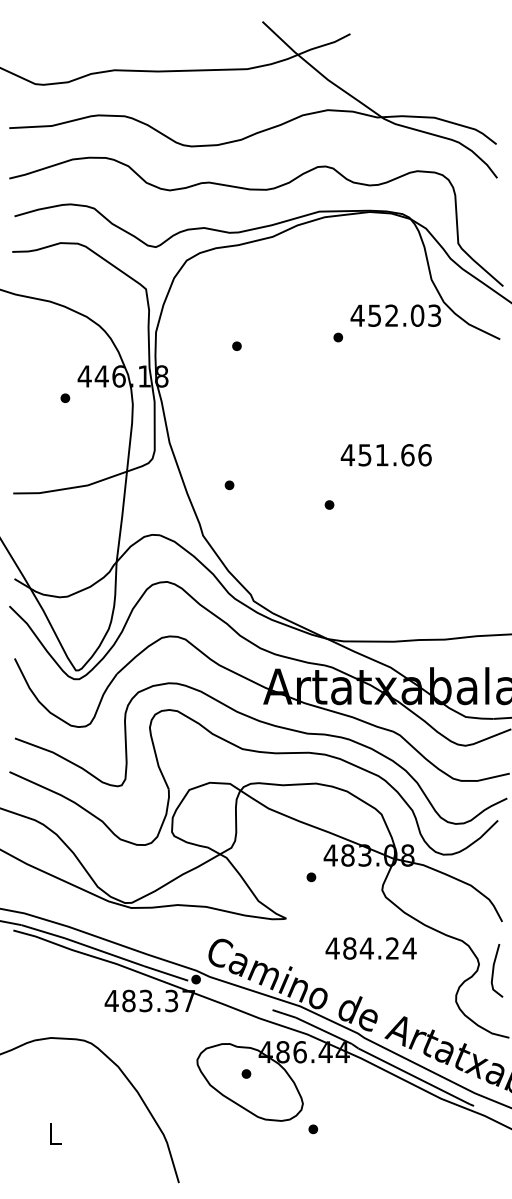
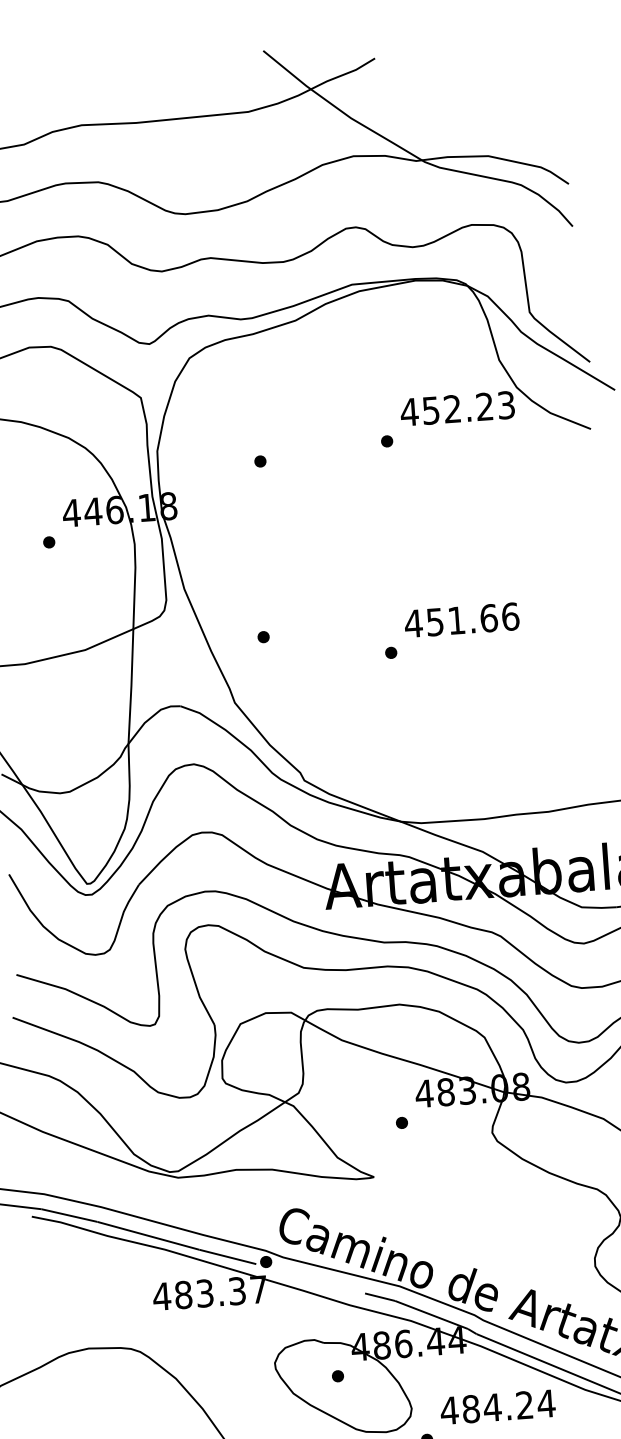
text: (417, 315) -> (484, 406), 452.03 -> 452.23
text: (385, 455) -> (460, 620), moved
text: (370, 948) -> (497, 1407), moved

